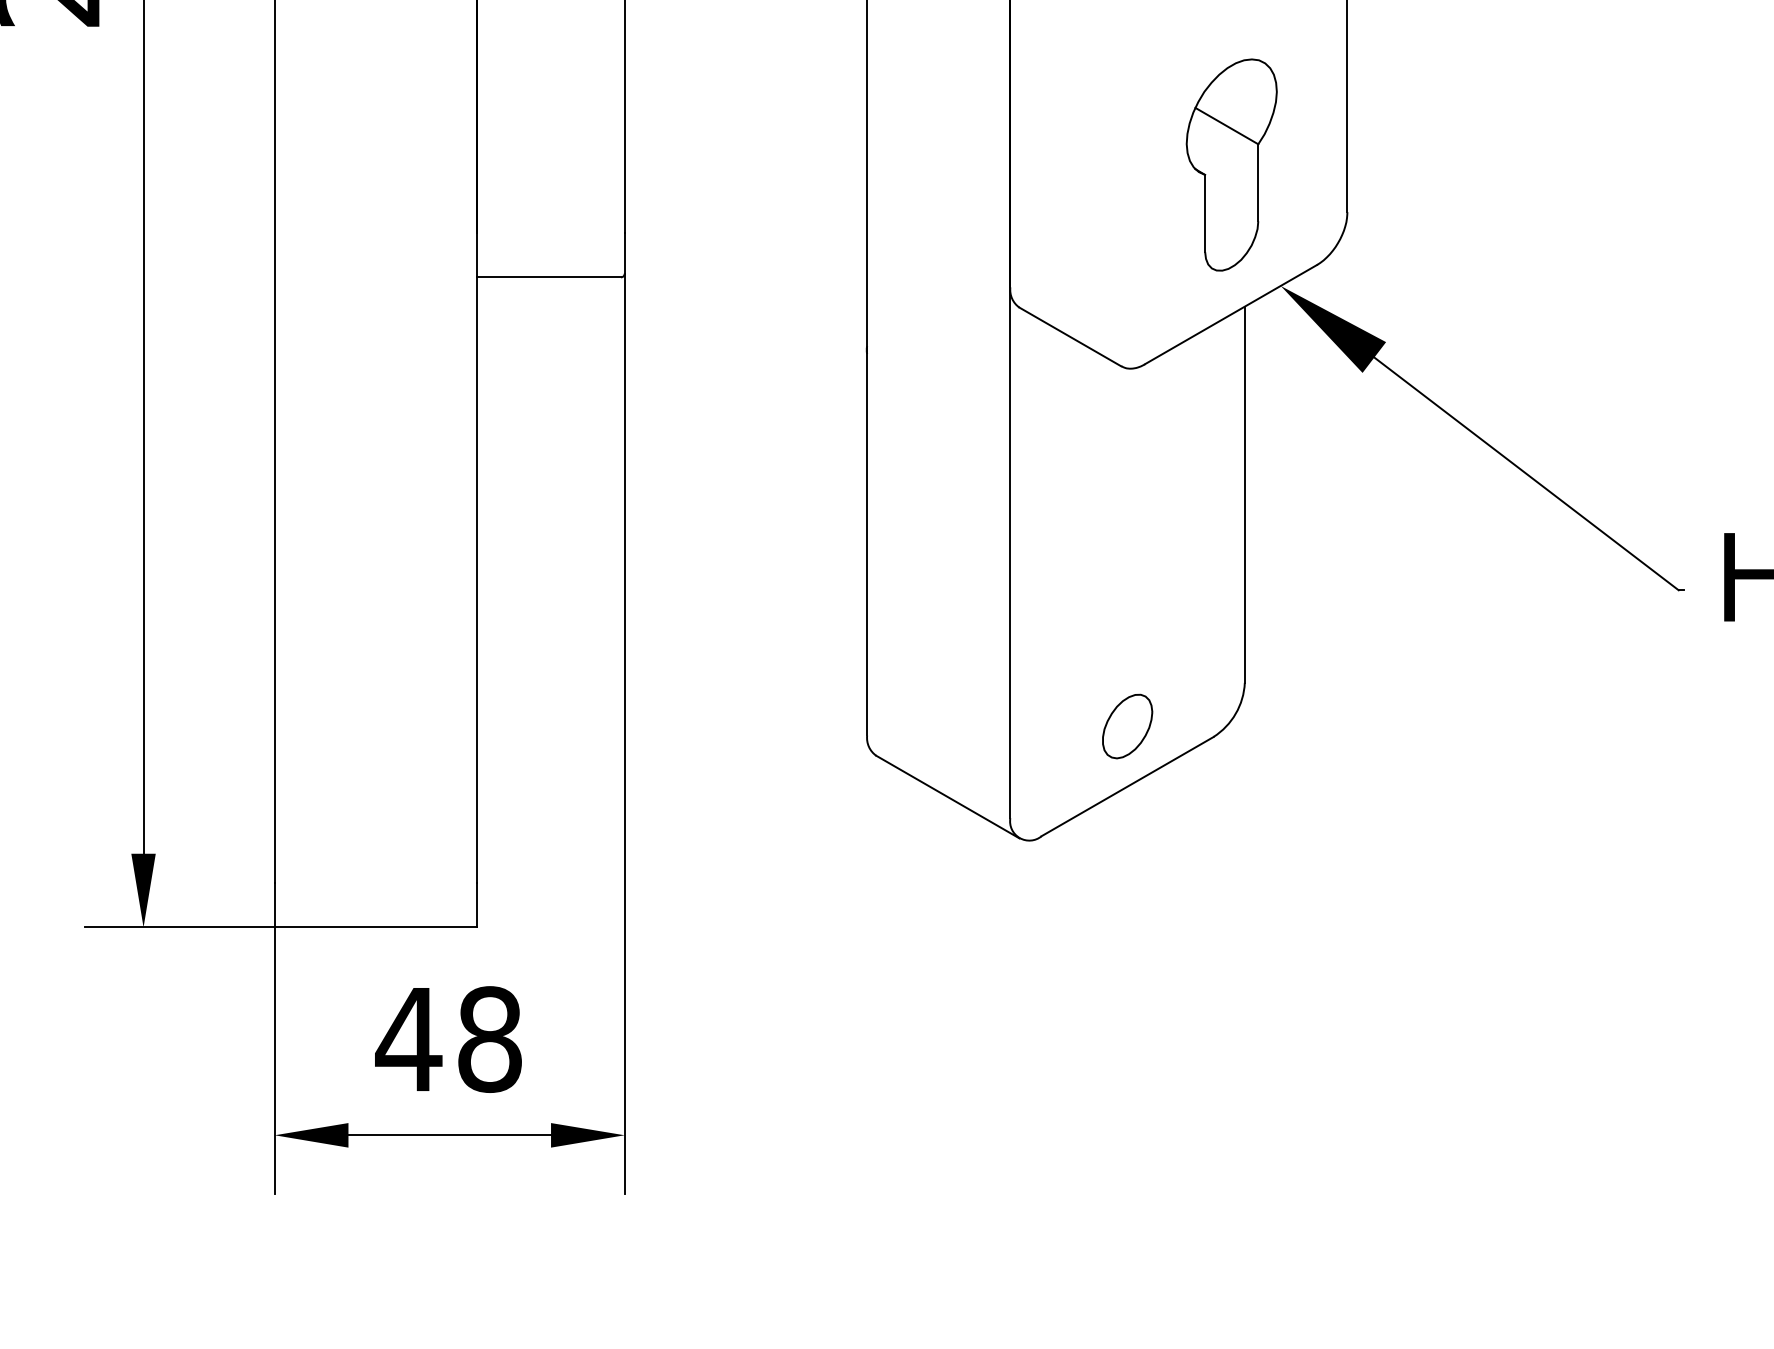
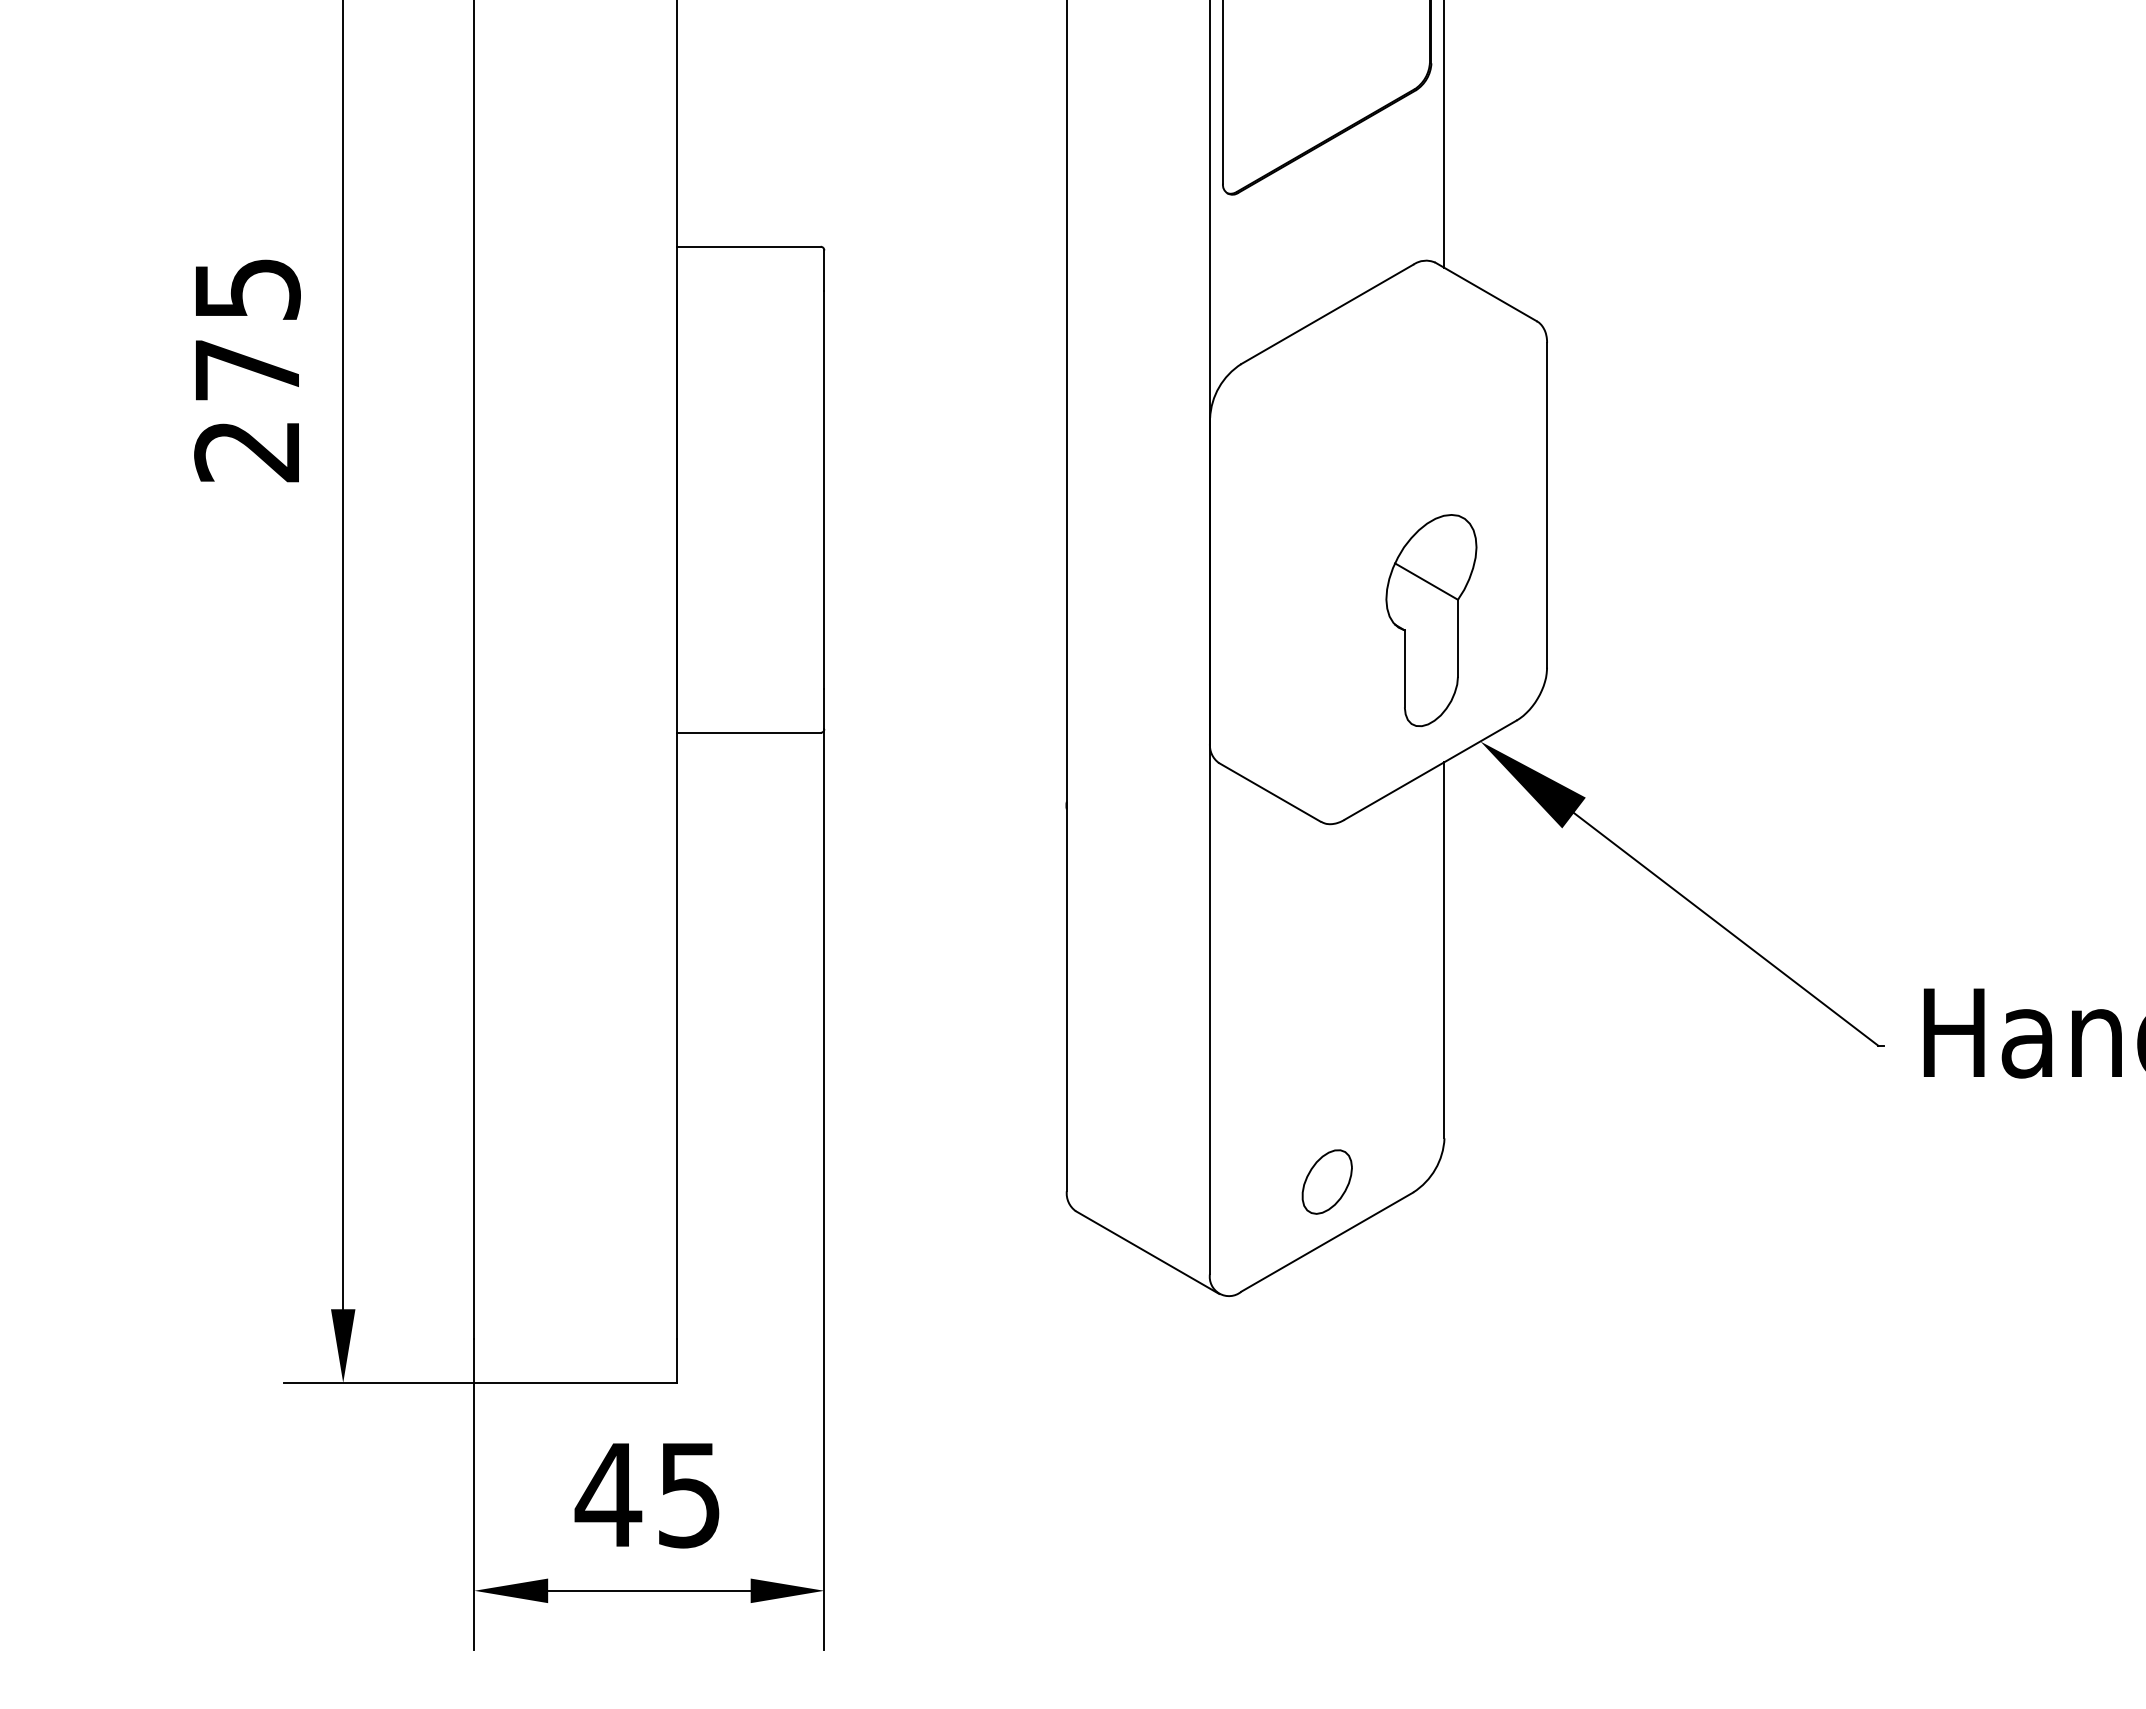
text: (489, 1038) -> (689, 1494), 48 -> 45

